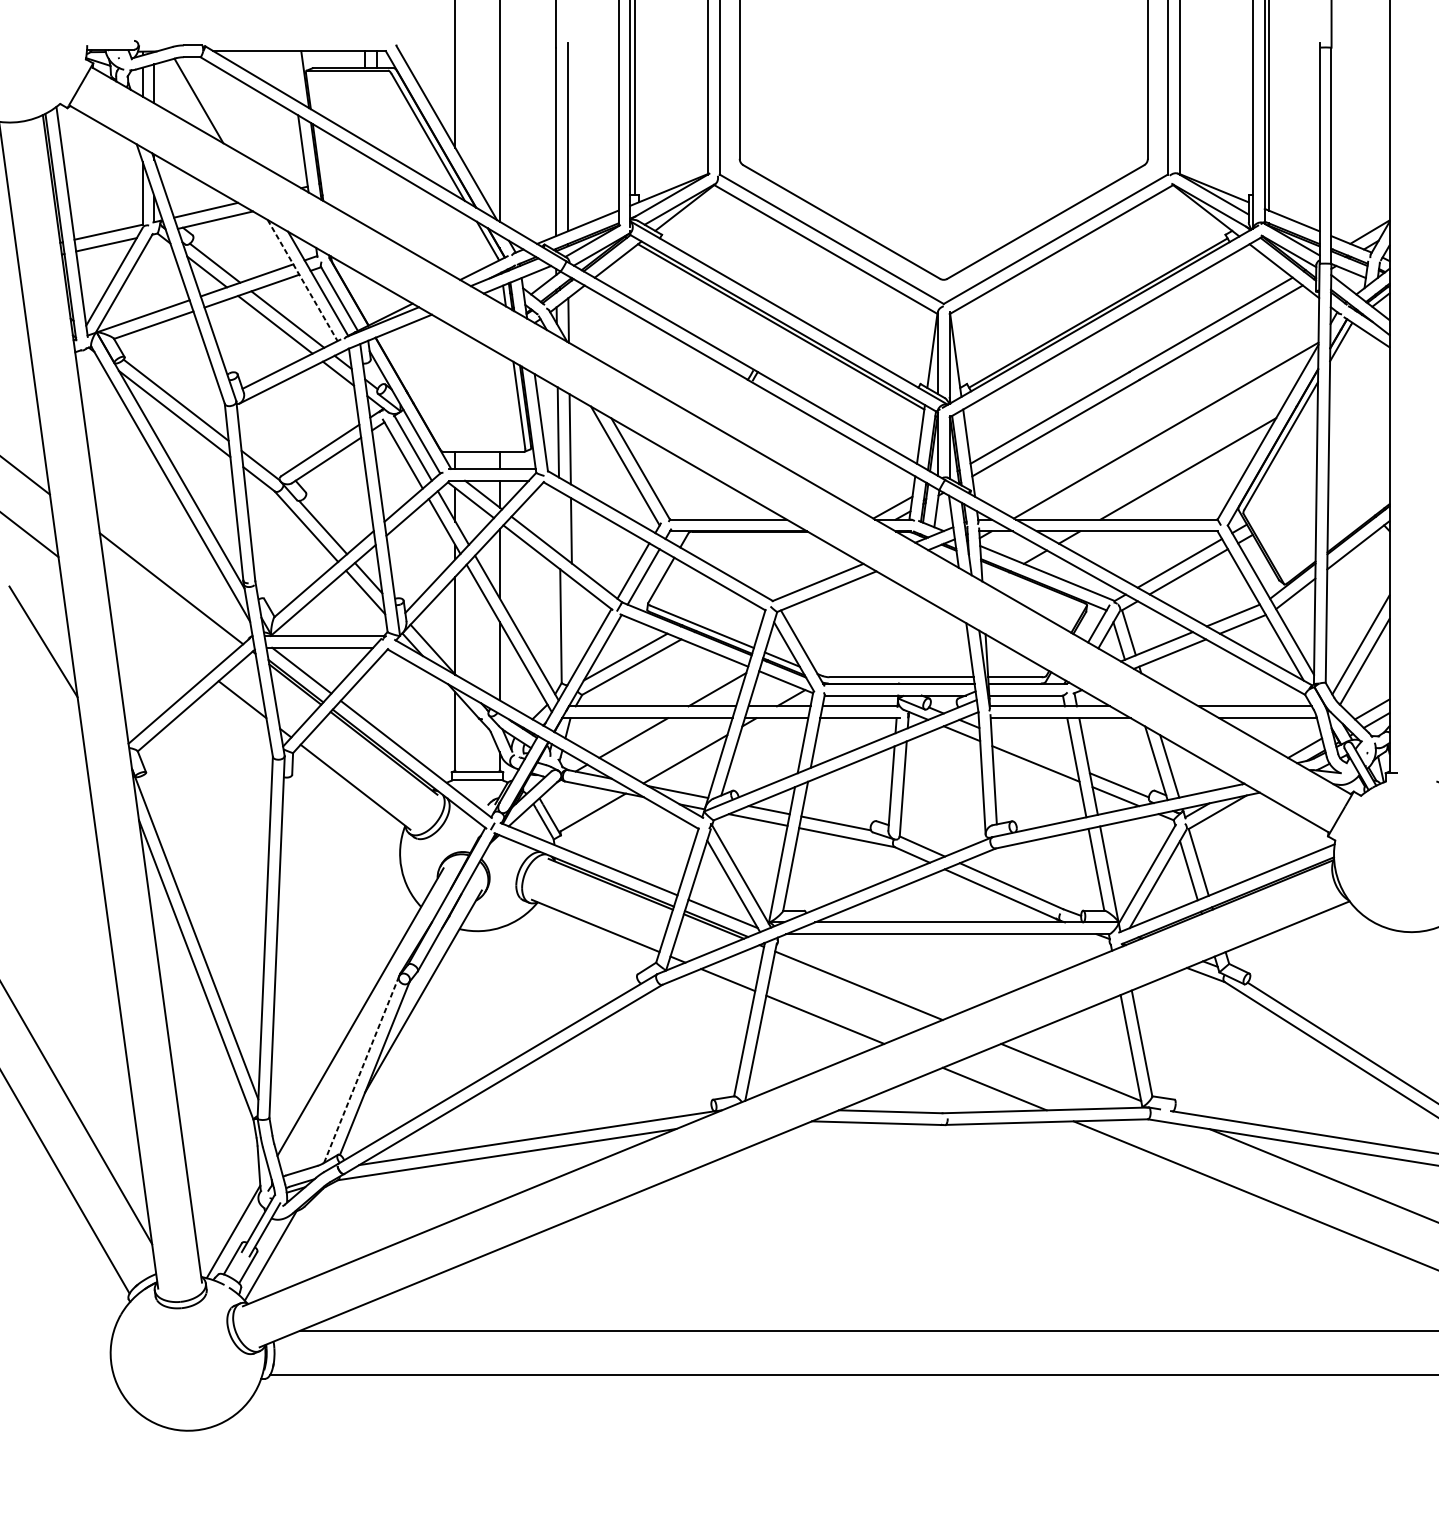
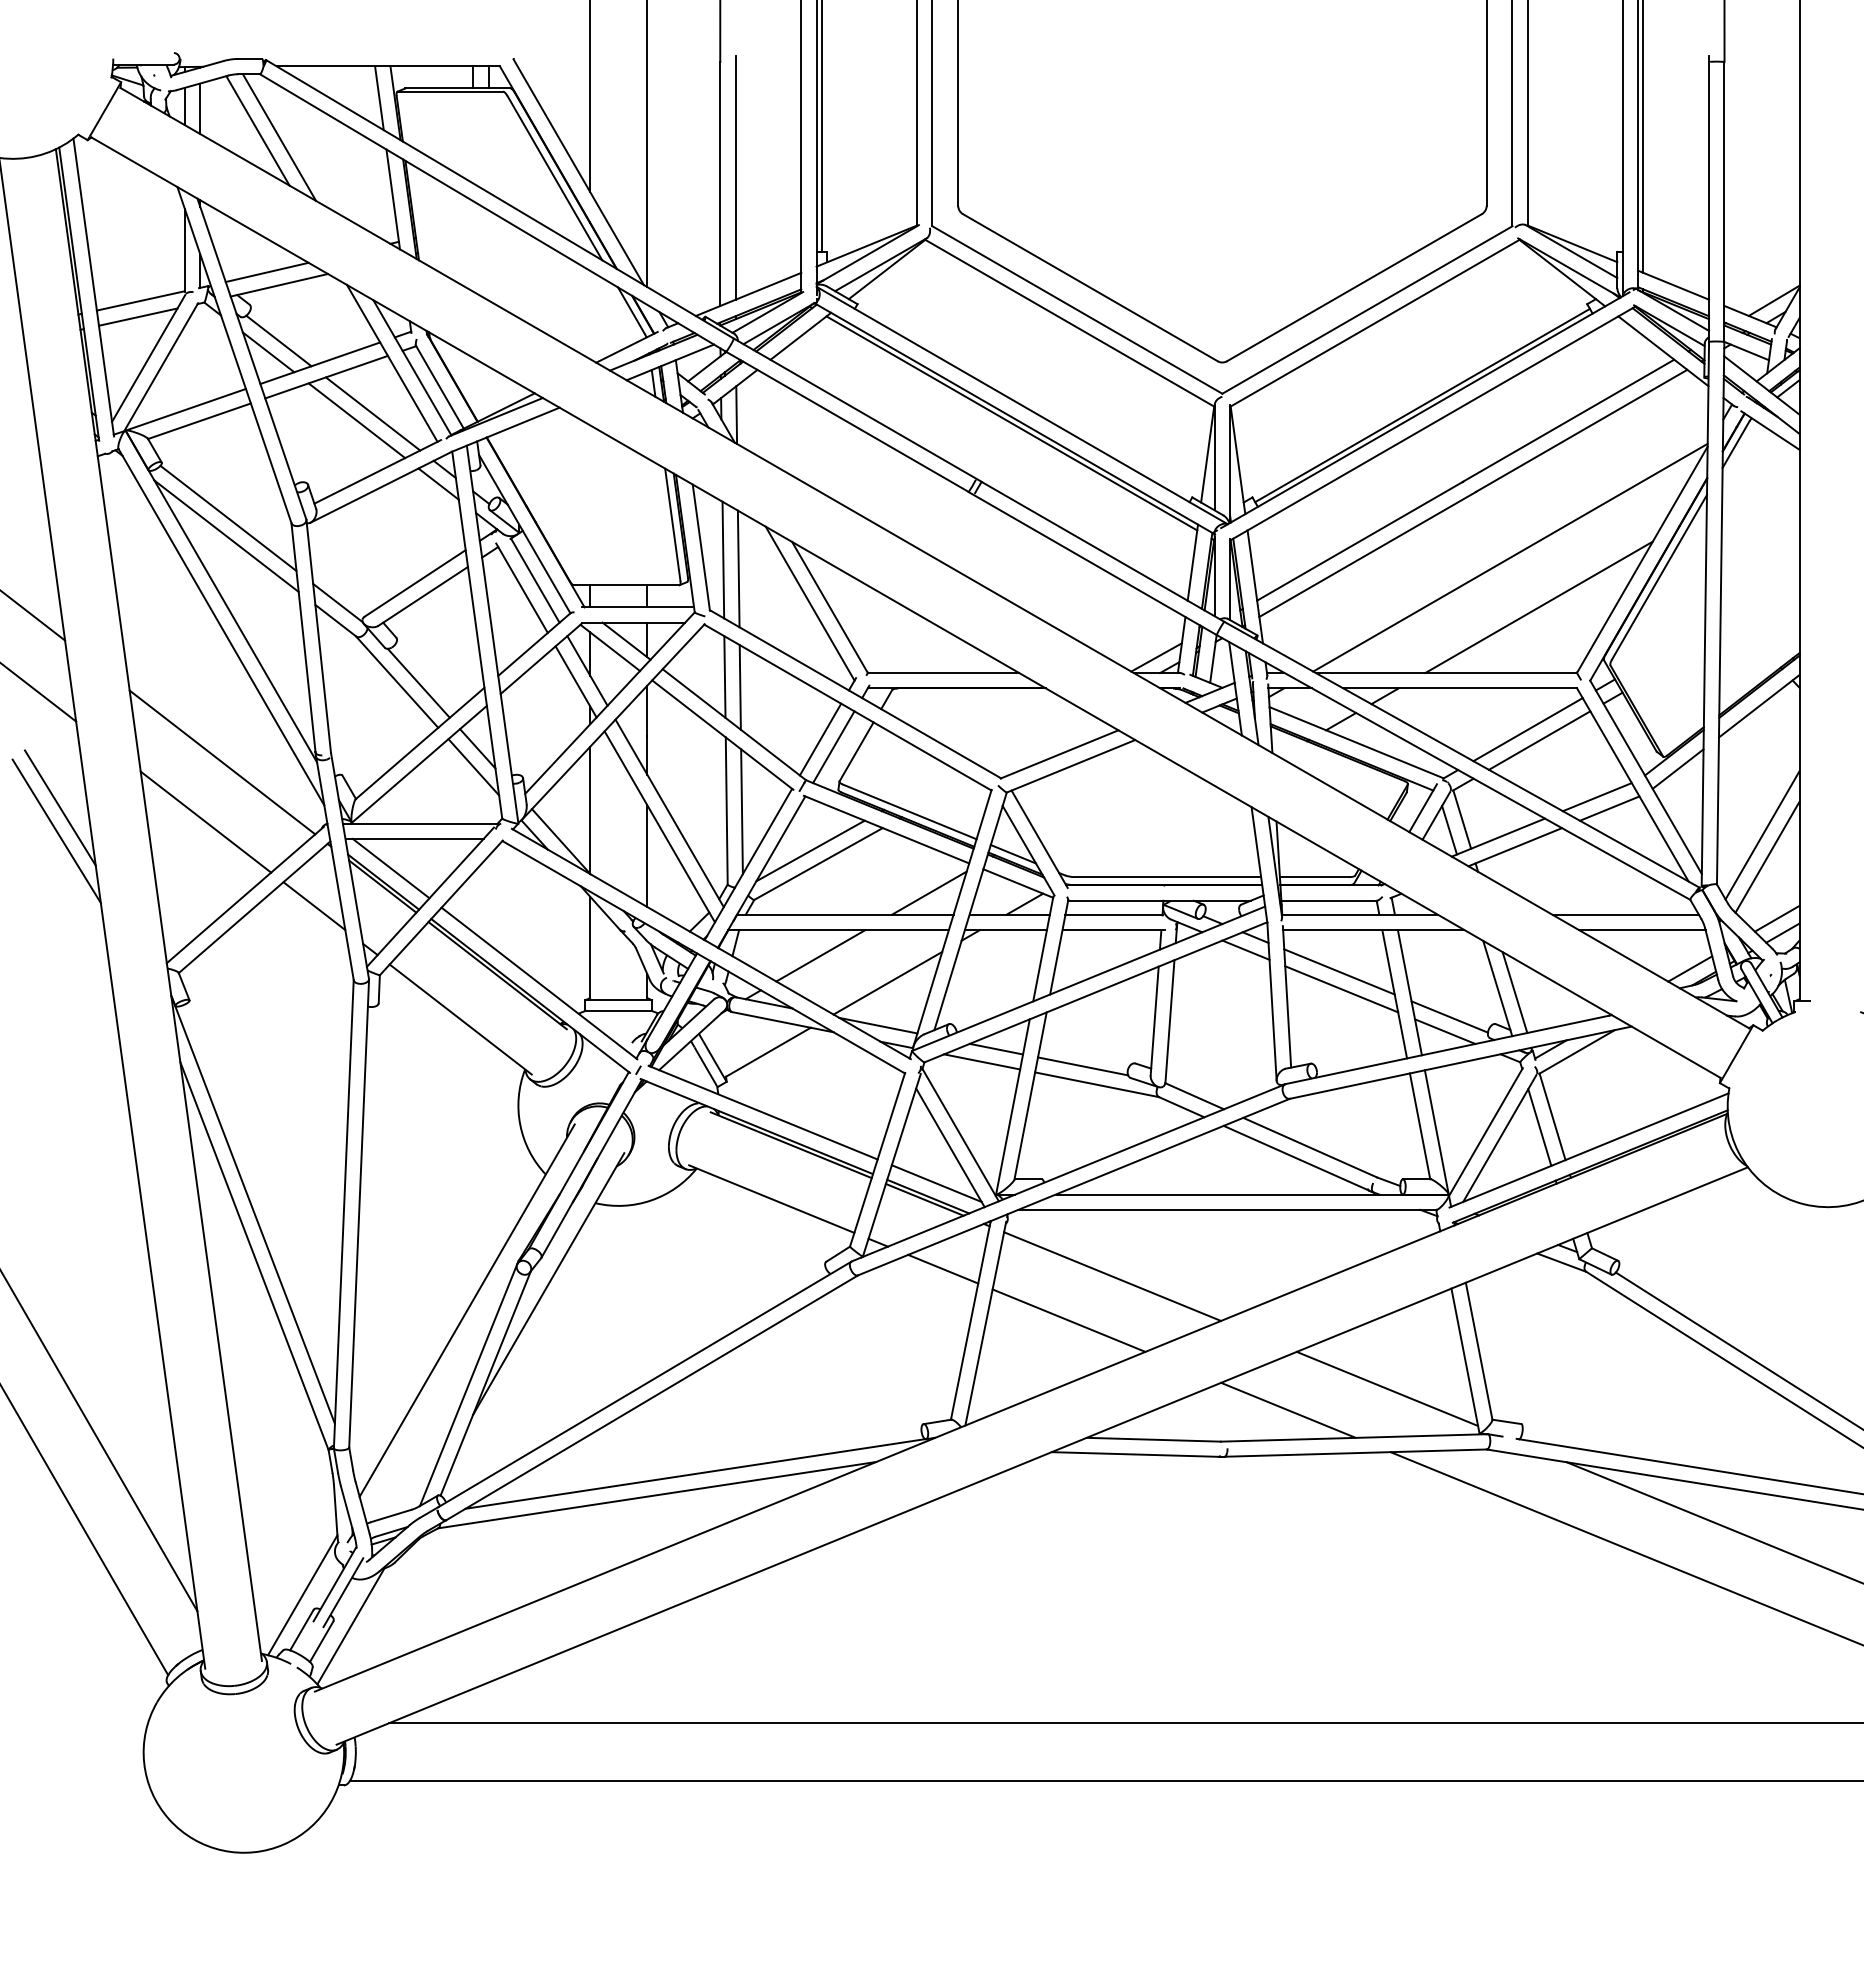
line: (292, 75) -> (379, 98), added
line: (215, 106) -> (279, 137), added
line: (302, 280) -> (392, 363), dashed -> solid
line: (559, 522) -> (724, 676), added
line: (45, 623) -> (59, 807), added
line: (572, 626) -> (741, 811), added
line: (158, 634) -> (205, 821), added
line: (1034, 750) -> (1339, 971), added
line: (361, 1069) -> (468, 1385), dashed -> solid

